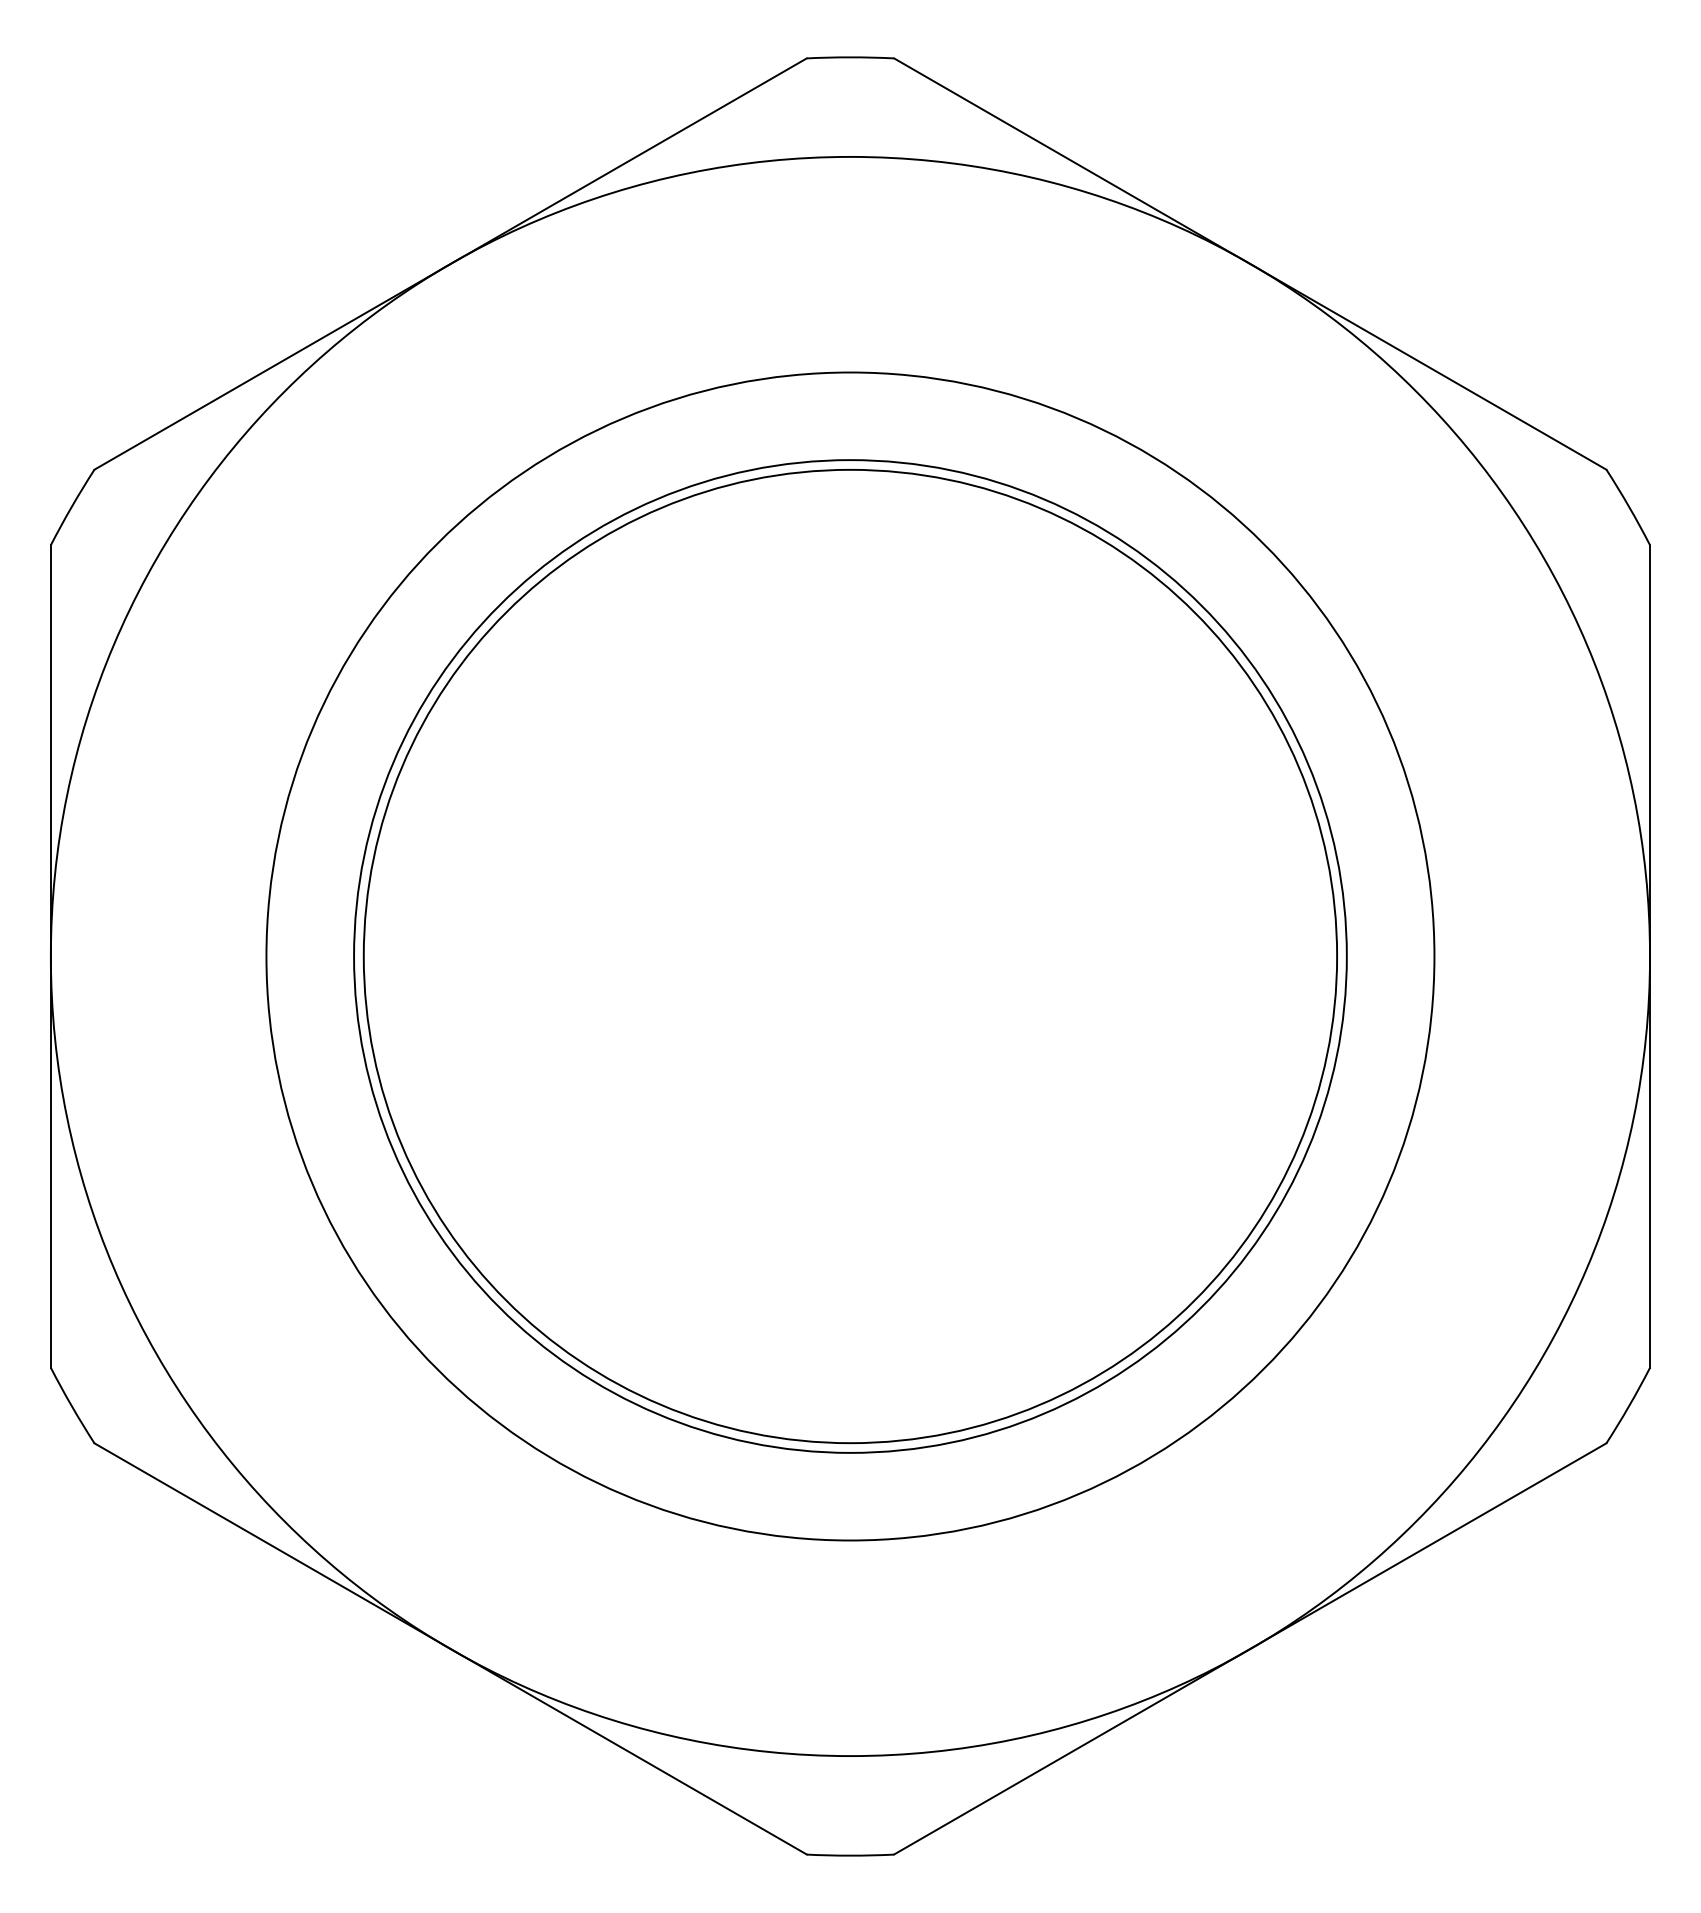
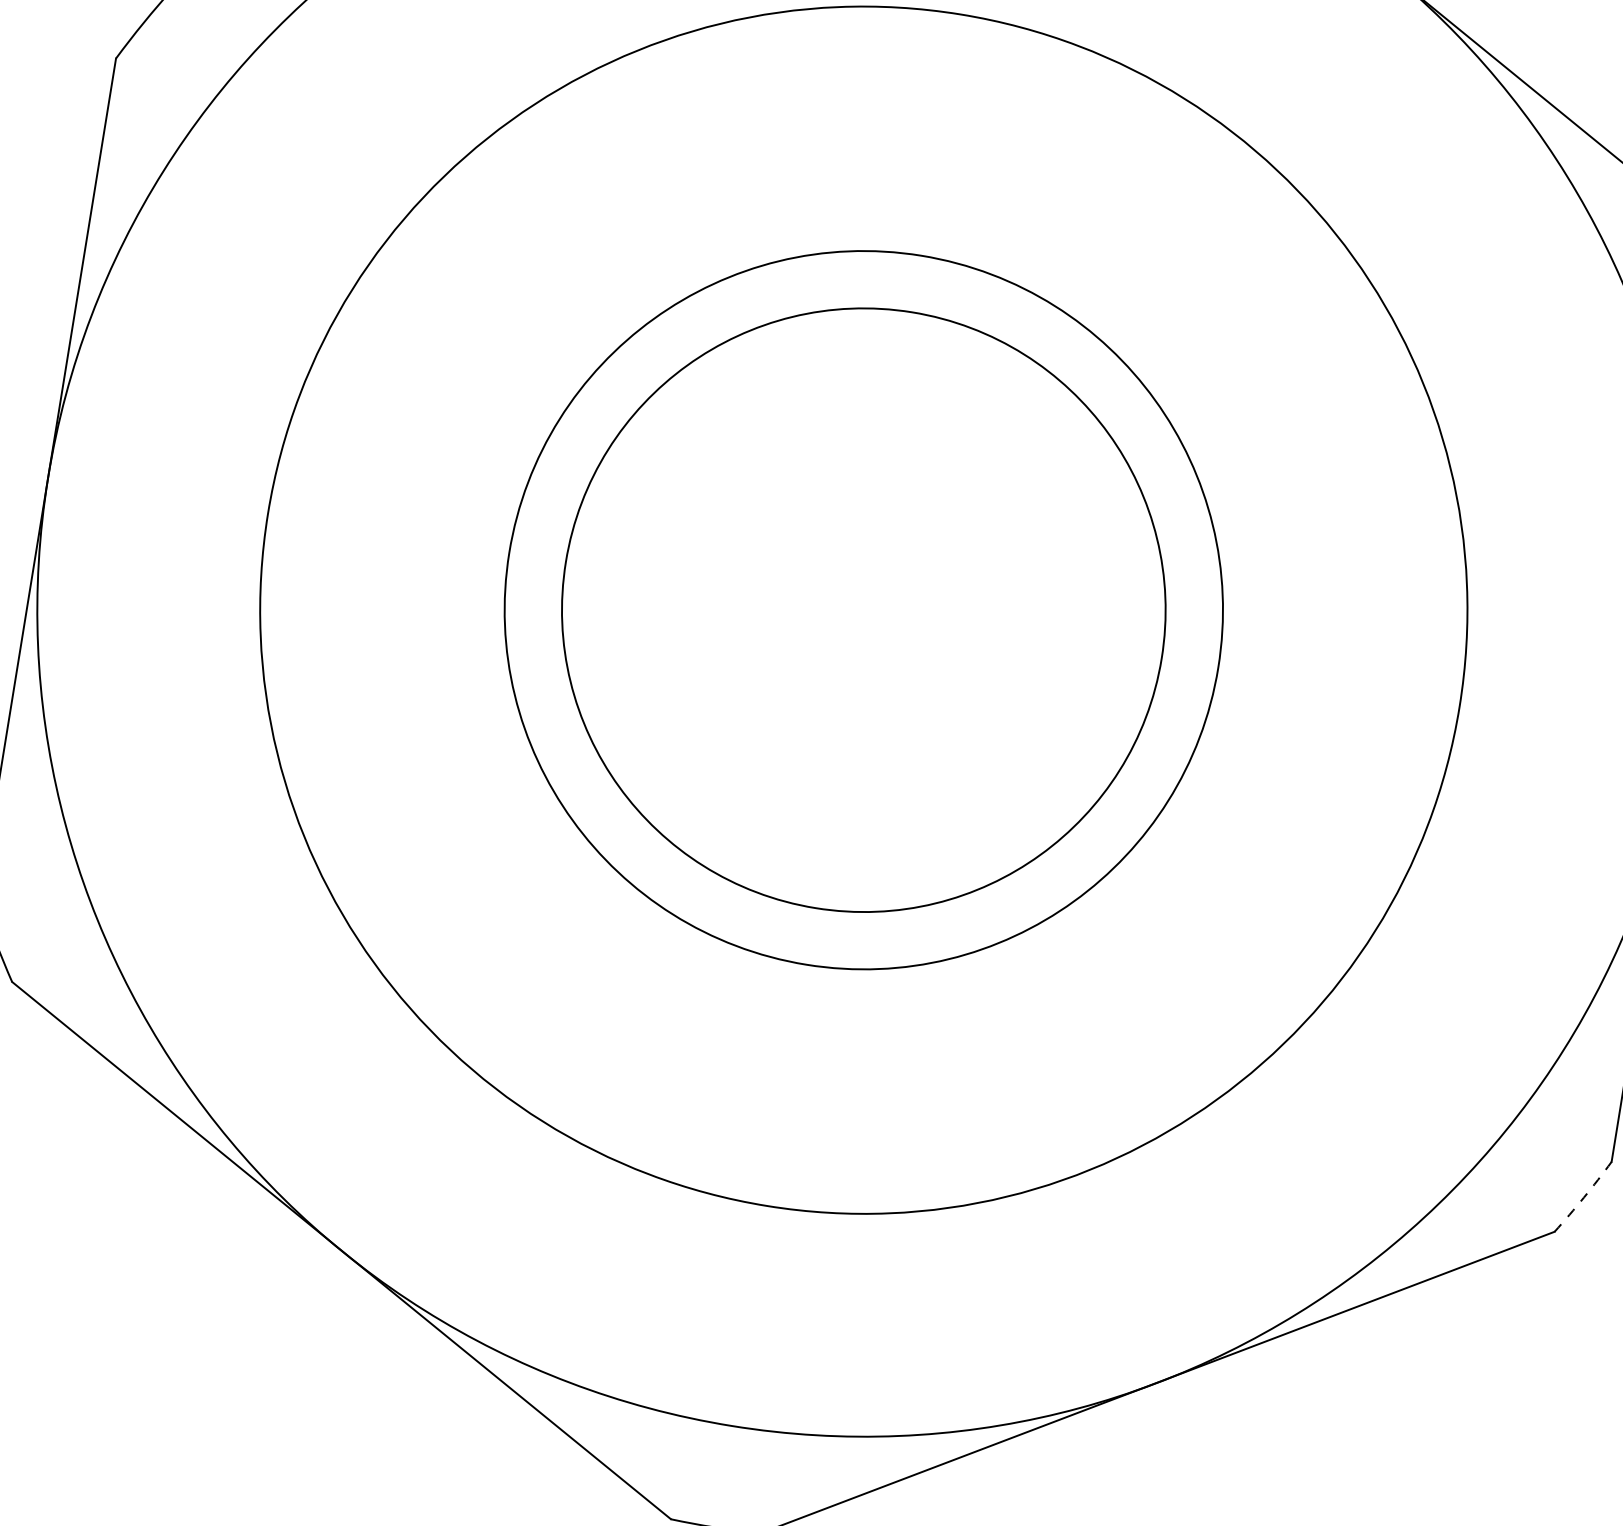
circle: (850, 956) -> (863, 610), size x0.6
circle: (850, 956) -> (863, 610), size x0.7
arc: (1629, 1406) -> (1584, 1198), solid -> dashed

